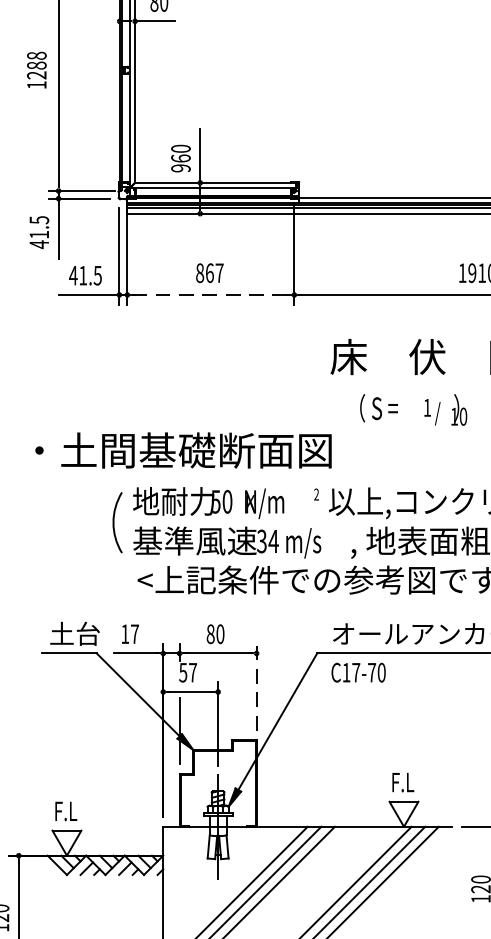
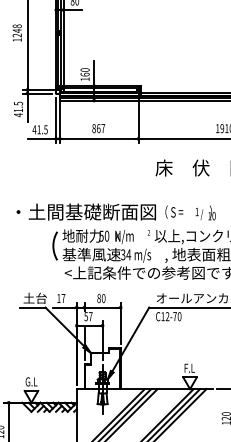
text: (35, 64) -> (16, 30), 1288 -> 1248
text: (179, 168) -> (84, 79), 960 -> 160
line: (211, 294) -> (99, 138), dashed -> solid
text: (413, 408) -> (190, 212), moved
text: (355, 672) -> (167, 316), C17-70 -> C12-70
line: (256, 685) -> (120, 322), dashed -> solid
text: (67, 810) -> (31, 381), F.L -> G.L

